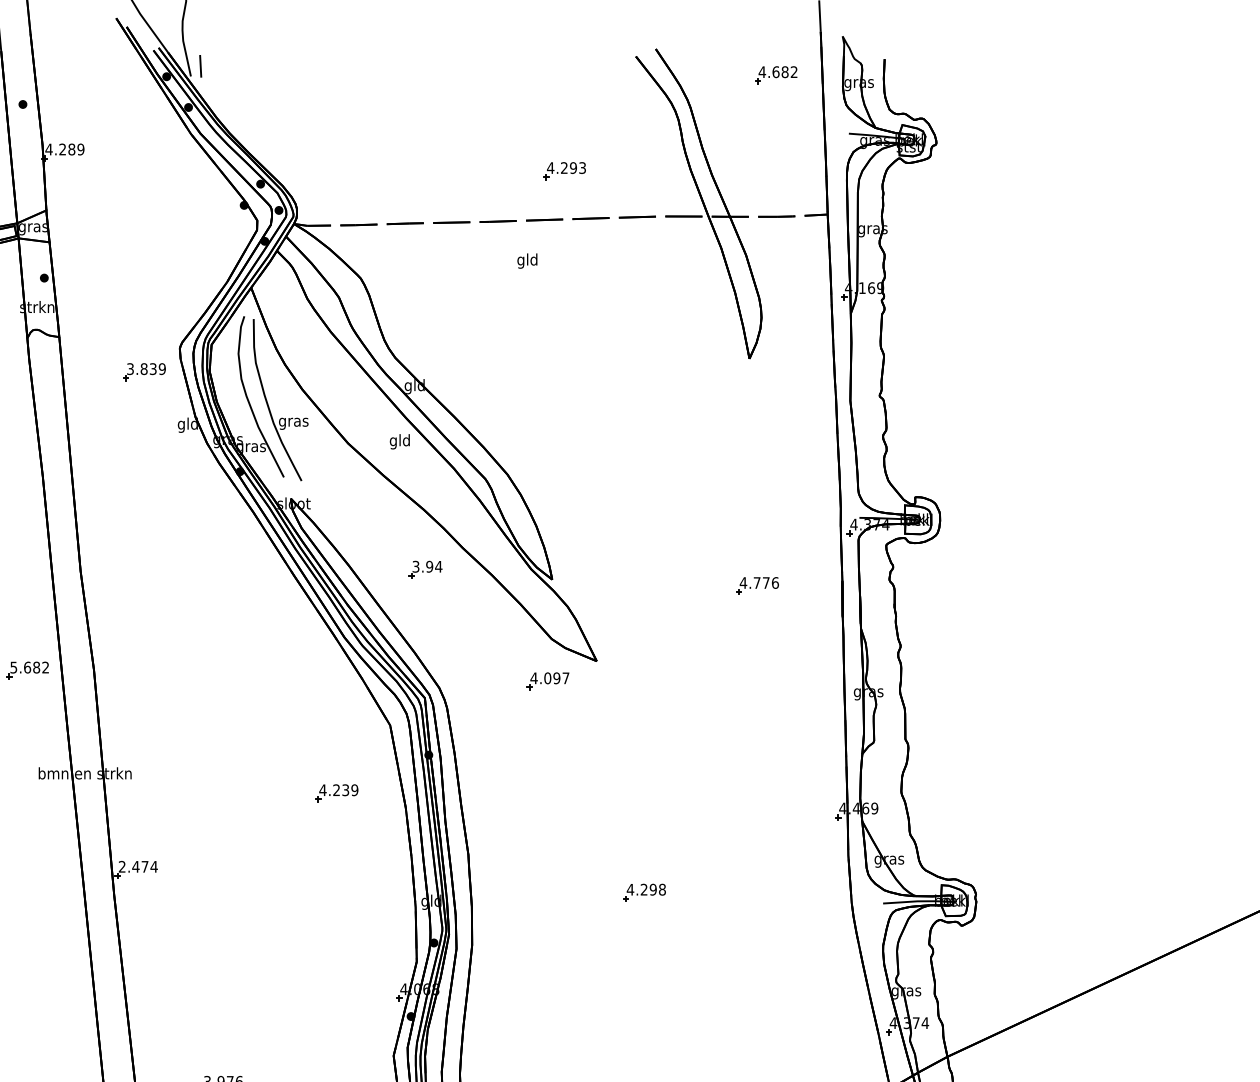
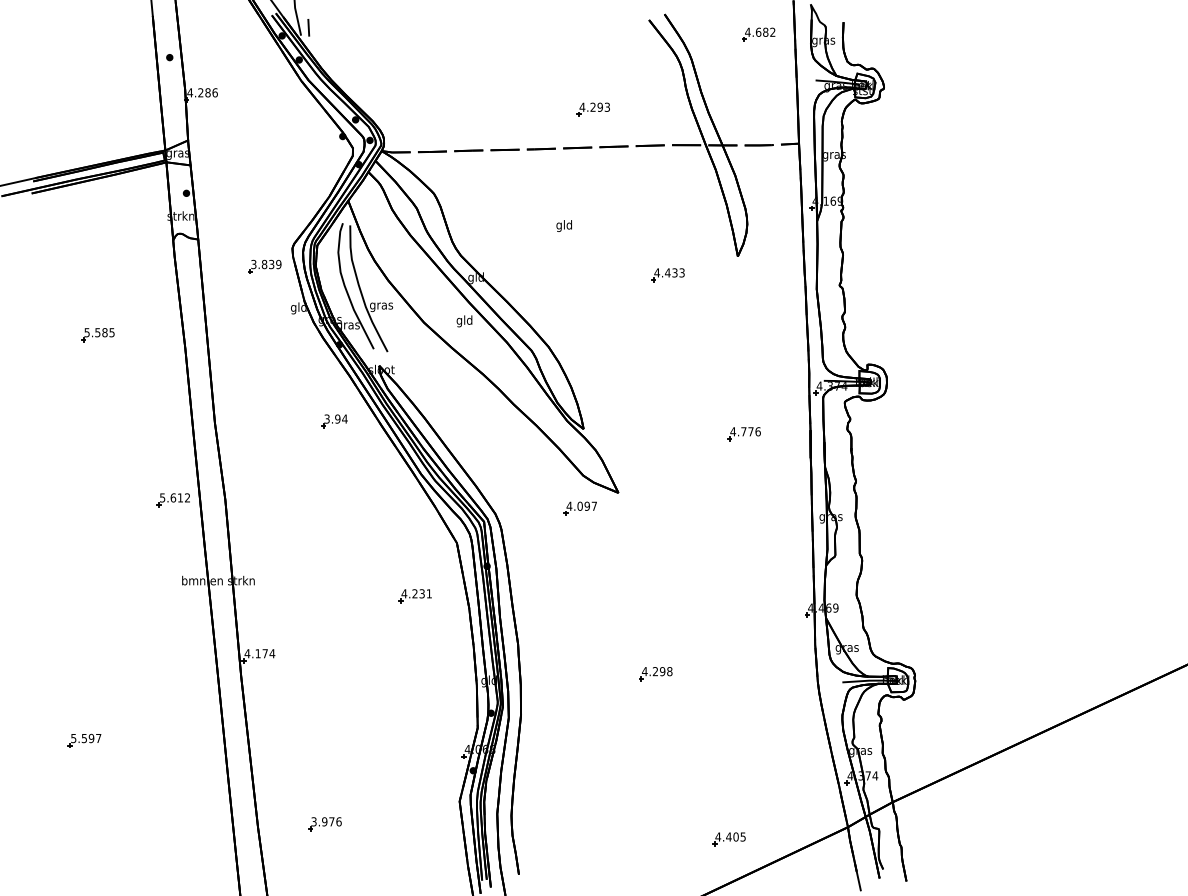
text: (80, 149) -> (214, 92), 4.289 -> 4.286
text: (526, 260) -> (563, 225), moved
part: (659, 383) -> (667, 275), added
part: (425, 569) -> (334, 421), moved
text: (36, 667) -> (180, 497), 5.682 -> 5.612
text: (355, 789) -> (429, 593), 4.239 -> 4.231
text: (128, 866) -> (252, 653), 2.474 -> 4.174

